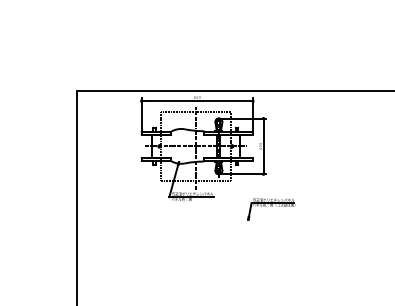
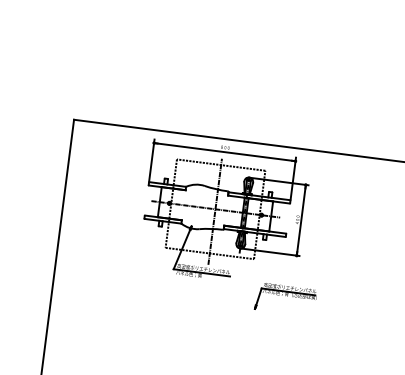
part: (271, 209) -> (285, 299), moved

